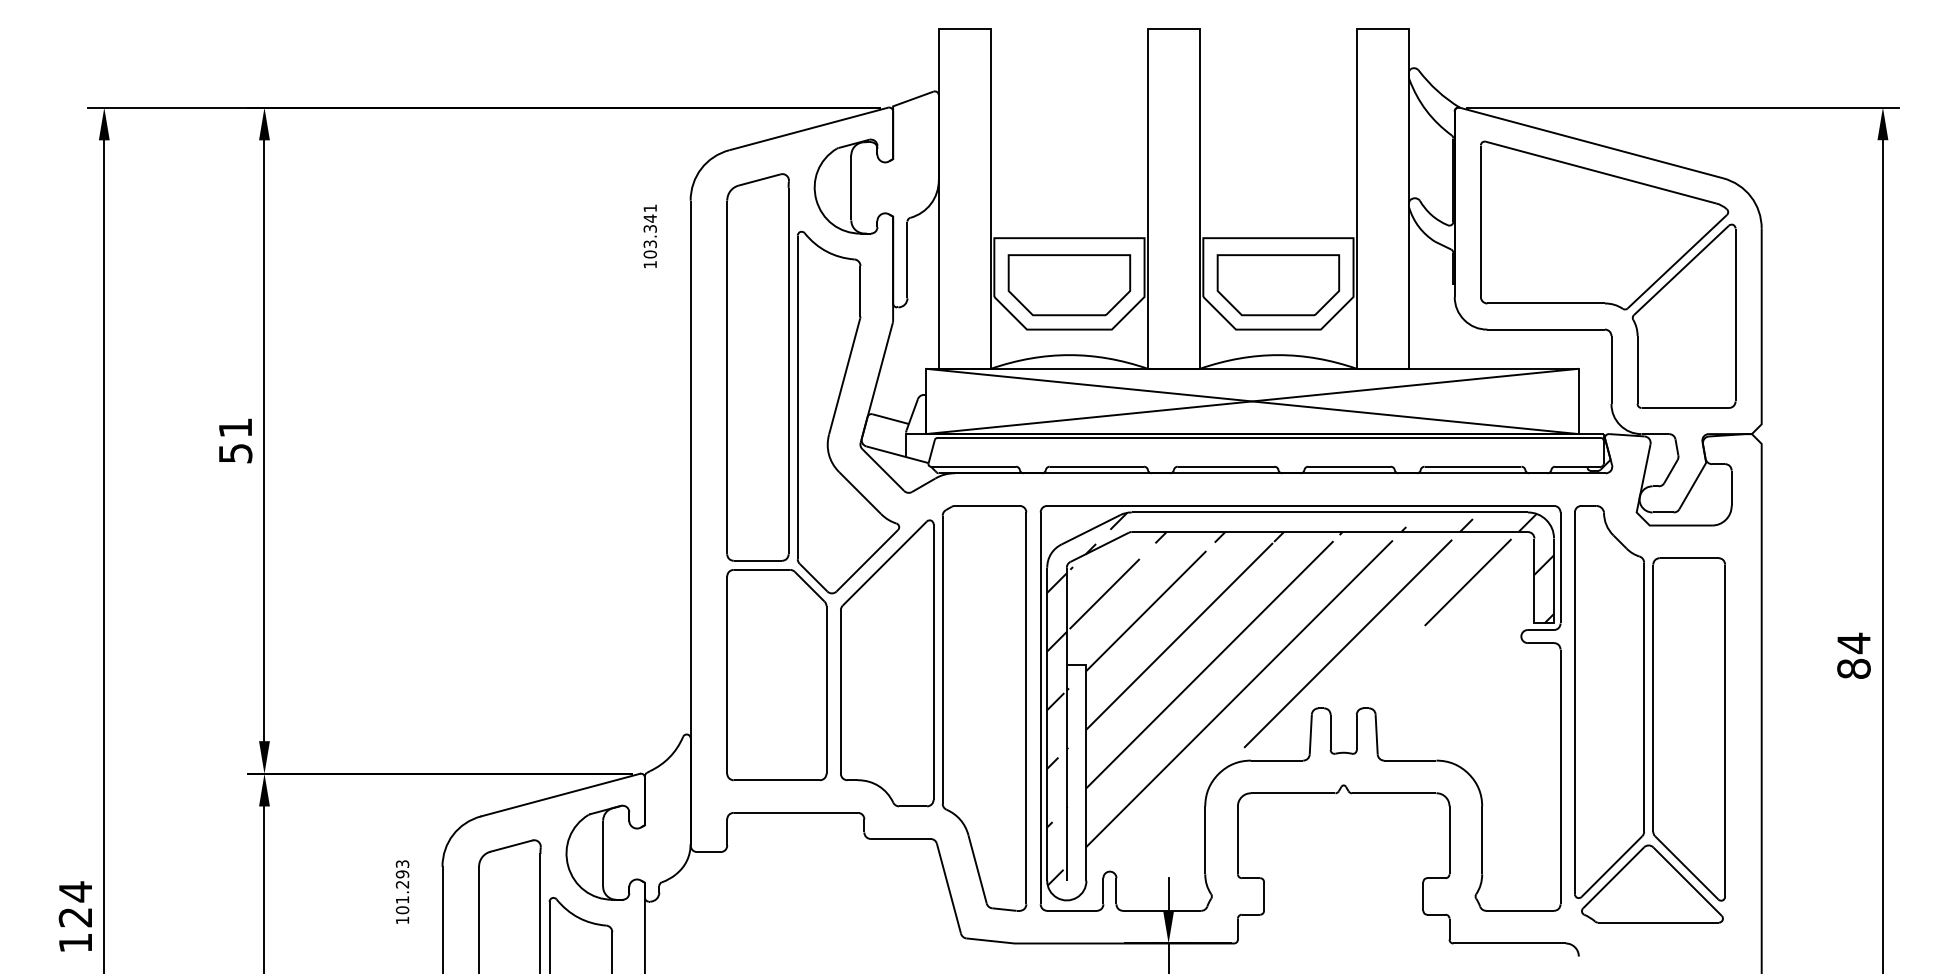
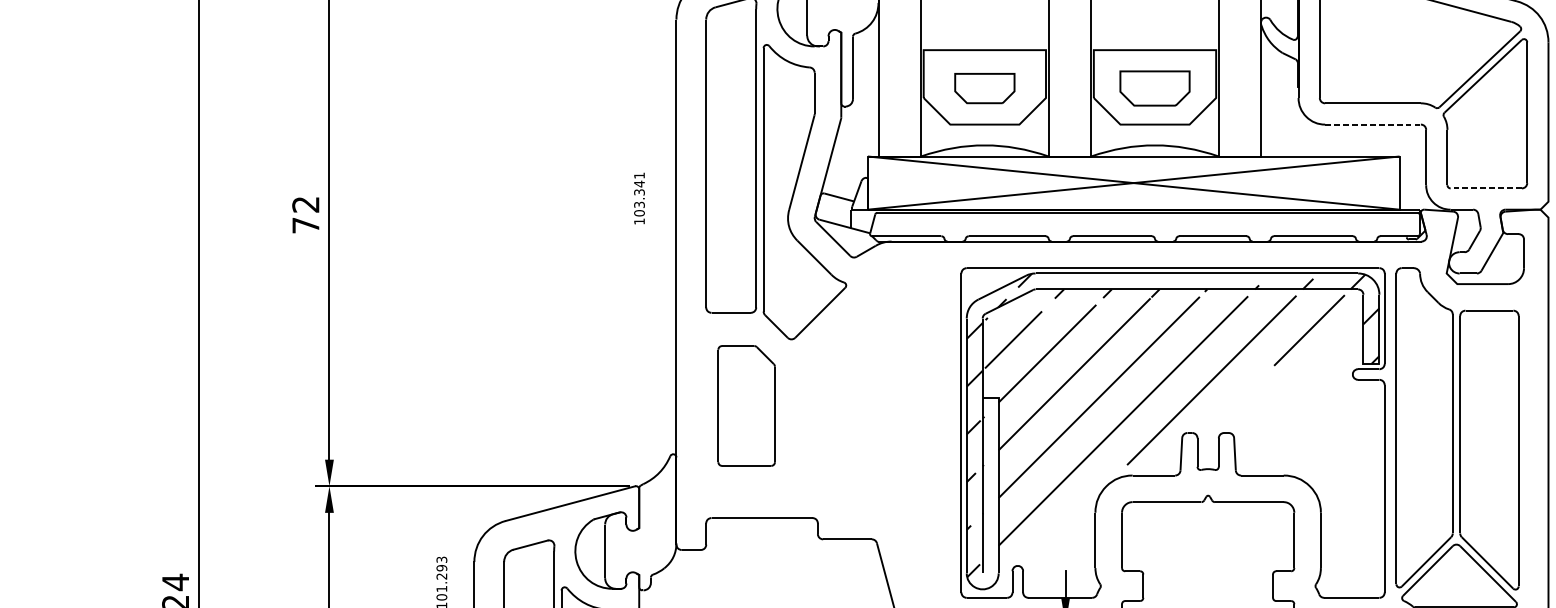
text: (649, 235) -> (638, 197), moved
part: (1069, 285) -> (984, 88), size x0.6
part: (1278, 285) -> (1155, 88), size x0.7
line: (1546, 329) -> (1373, 124), solid -> dashed
line: (1685, 407) -> (1486, 188), solid -> dashed
text: (235, 440) -> (305, 214), 51 -> 72
part: (776, 675) -> (746, 406), size x0.7
part: (933, 708) -> (874, 433), removed

